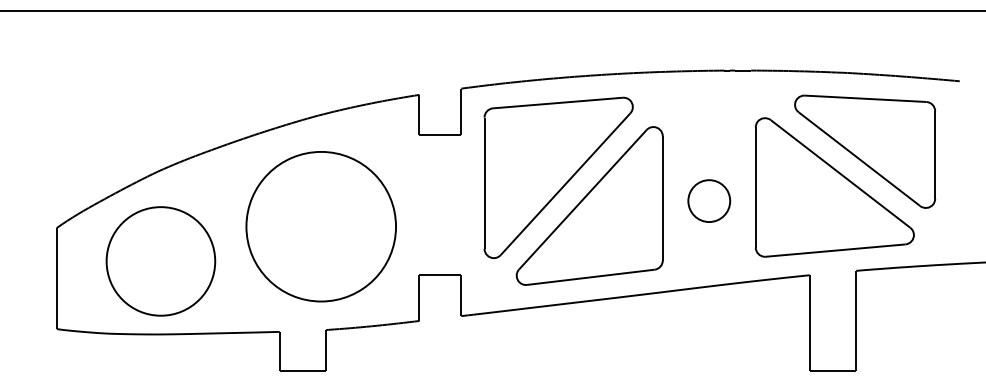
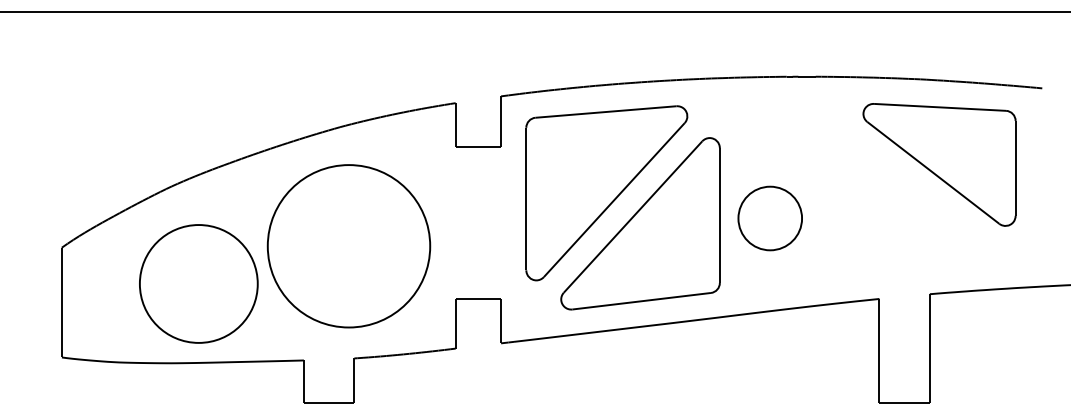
part: (834, 187) -> (906, 203), removed
part: (709, 200) -> (770, 217), size x1.4
part: (160, 261) -> (198, 284), moved

